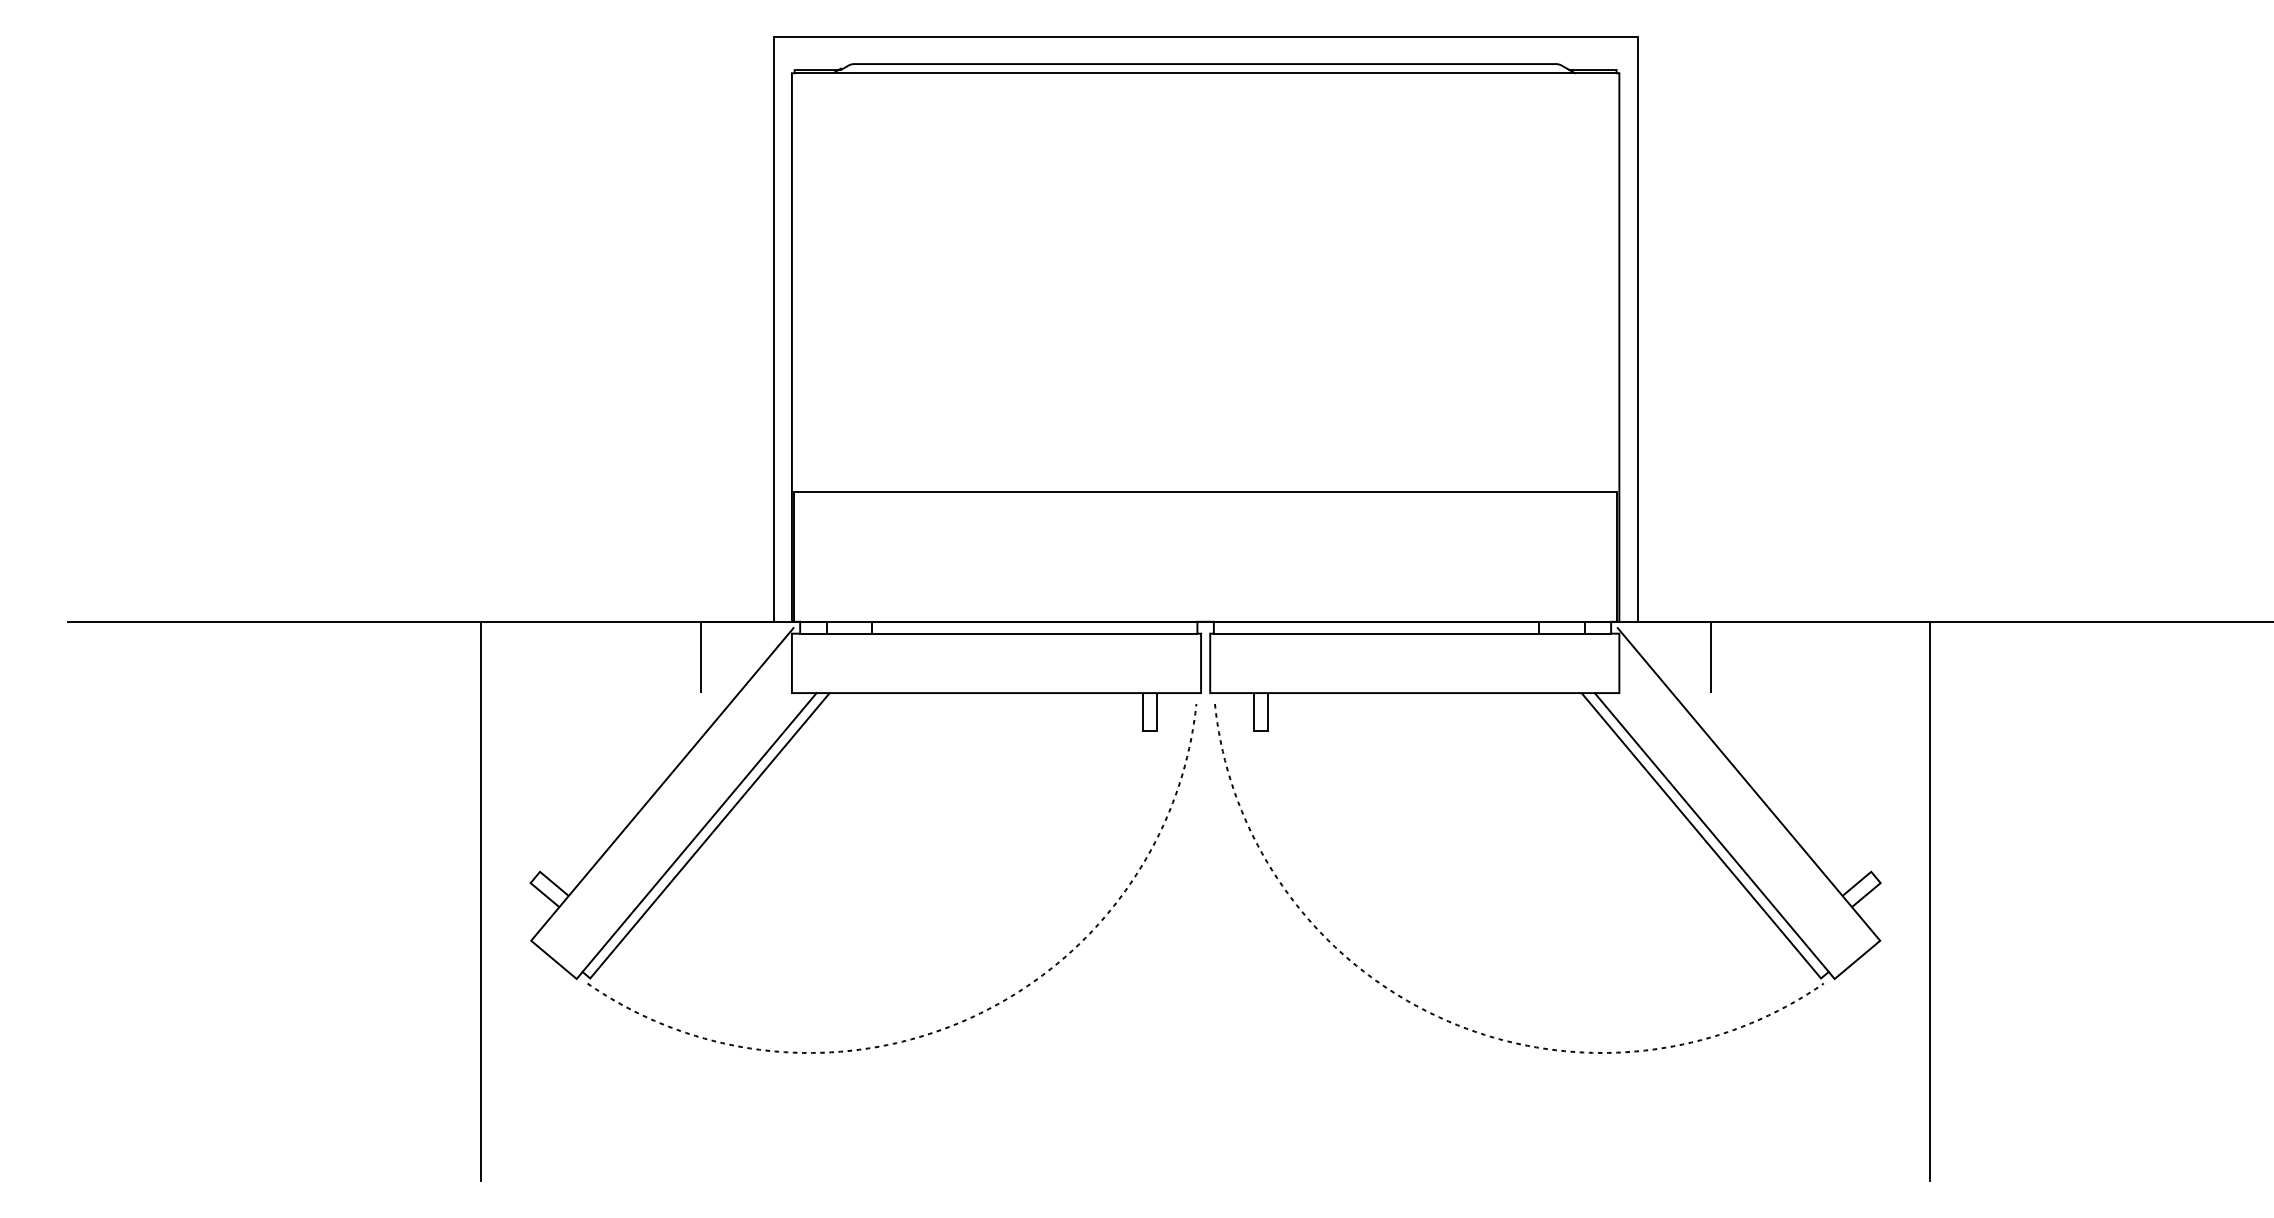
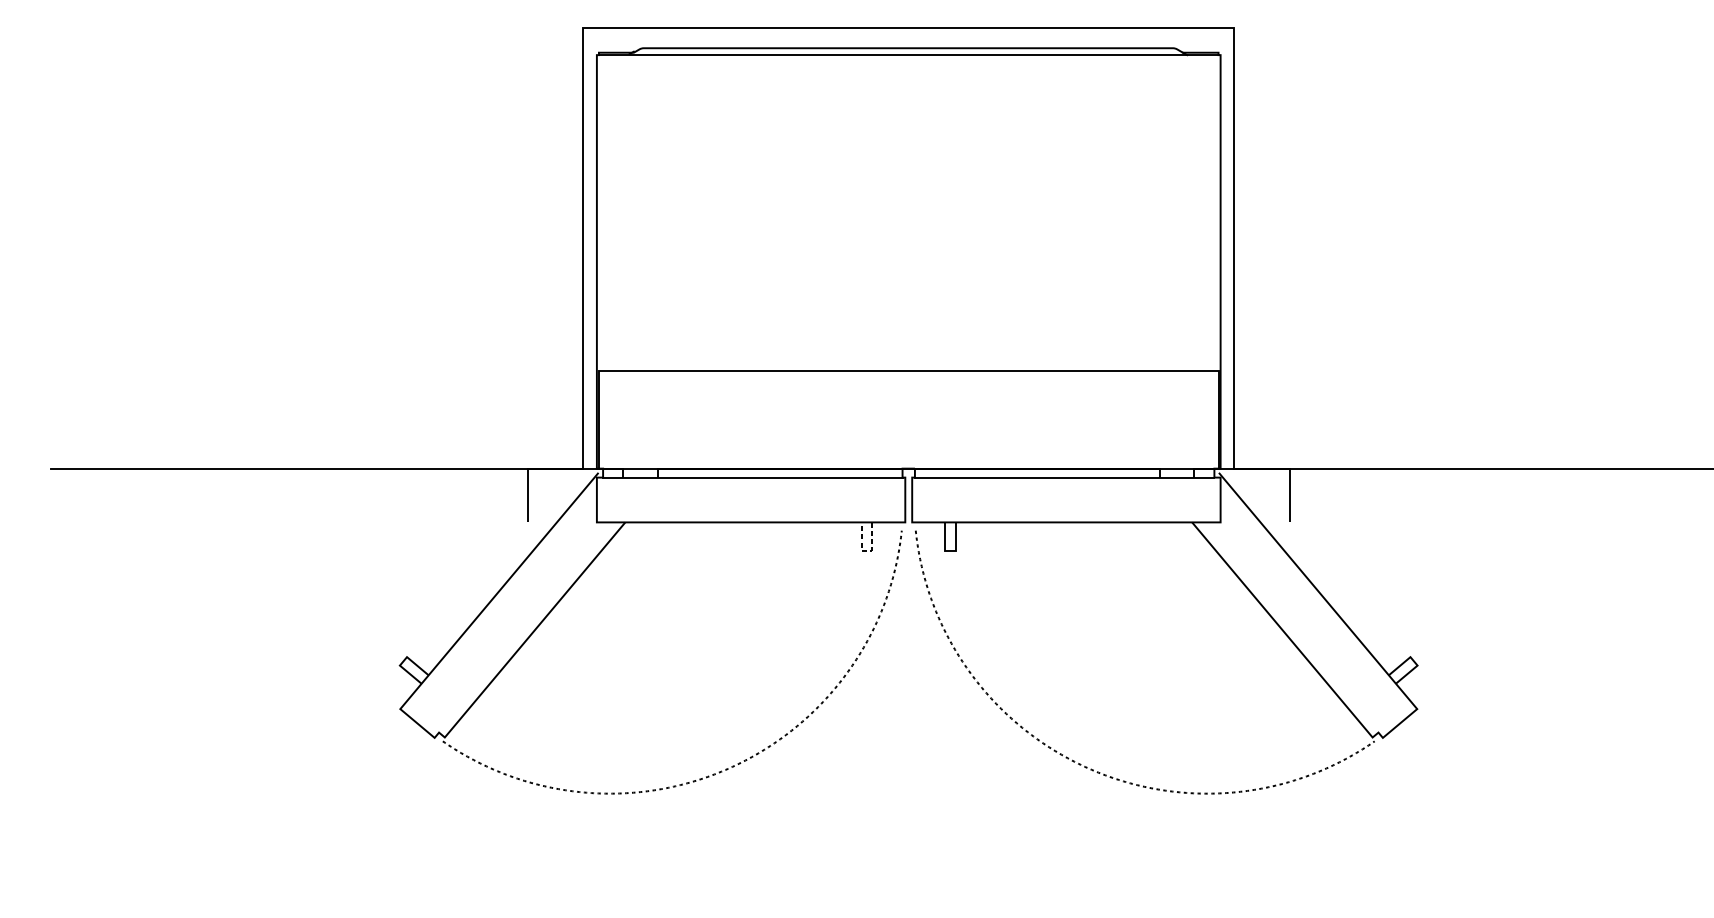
line: (1150, 730) -> (867, 550), solid -> dashed
line: (699, 832) -> (527, 627), removed
line: (1711, 832) -> (1290, 627), removed
line: (481, 901) -> (362, 679), removed
line: (1930, 901) -> (1455, 679), removed

